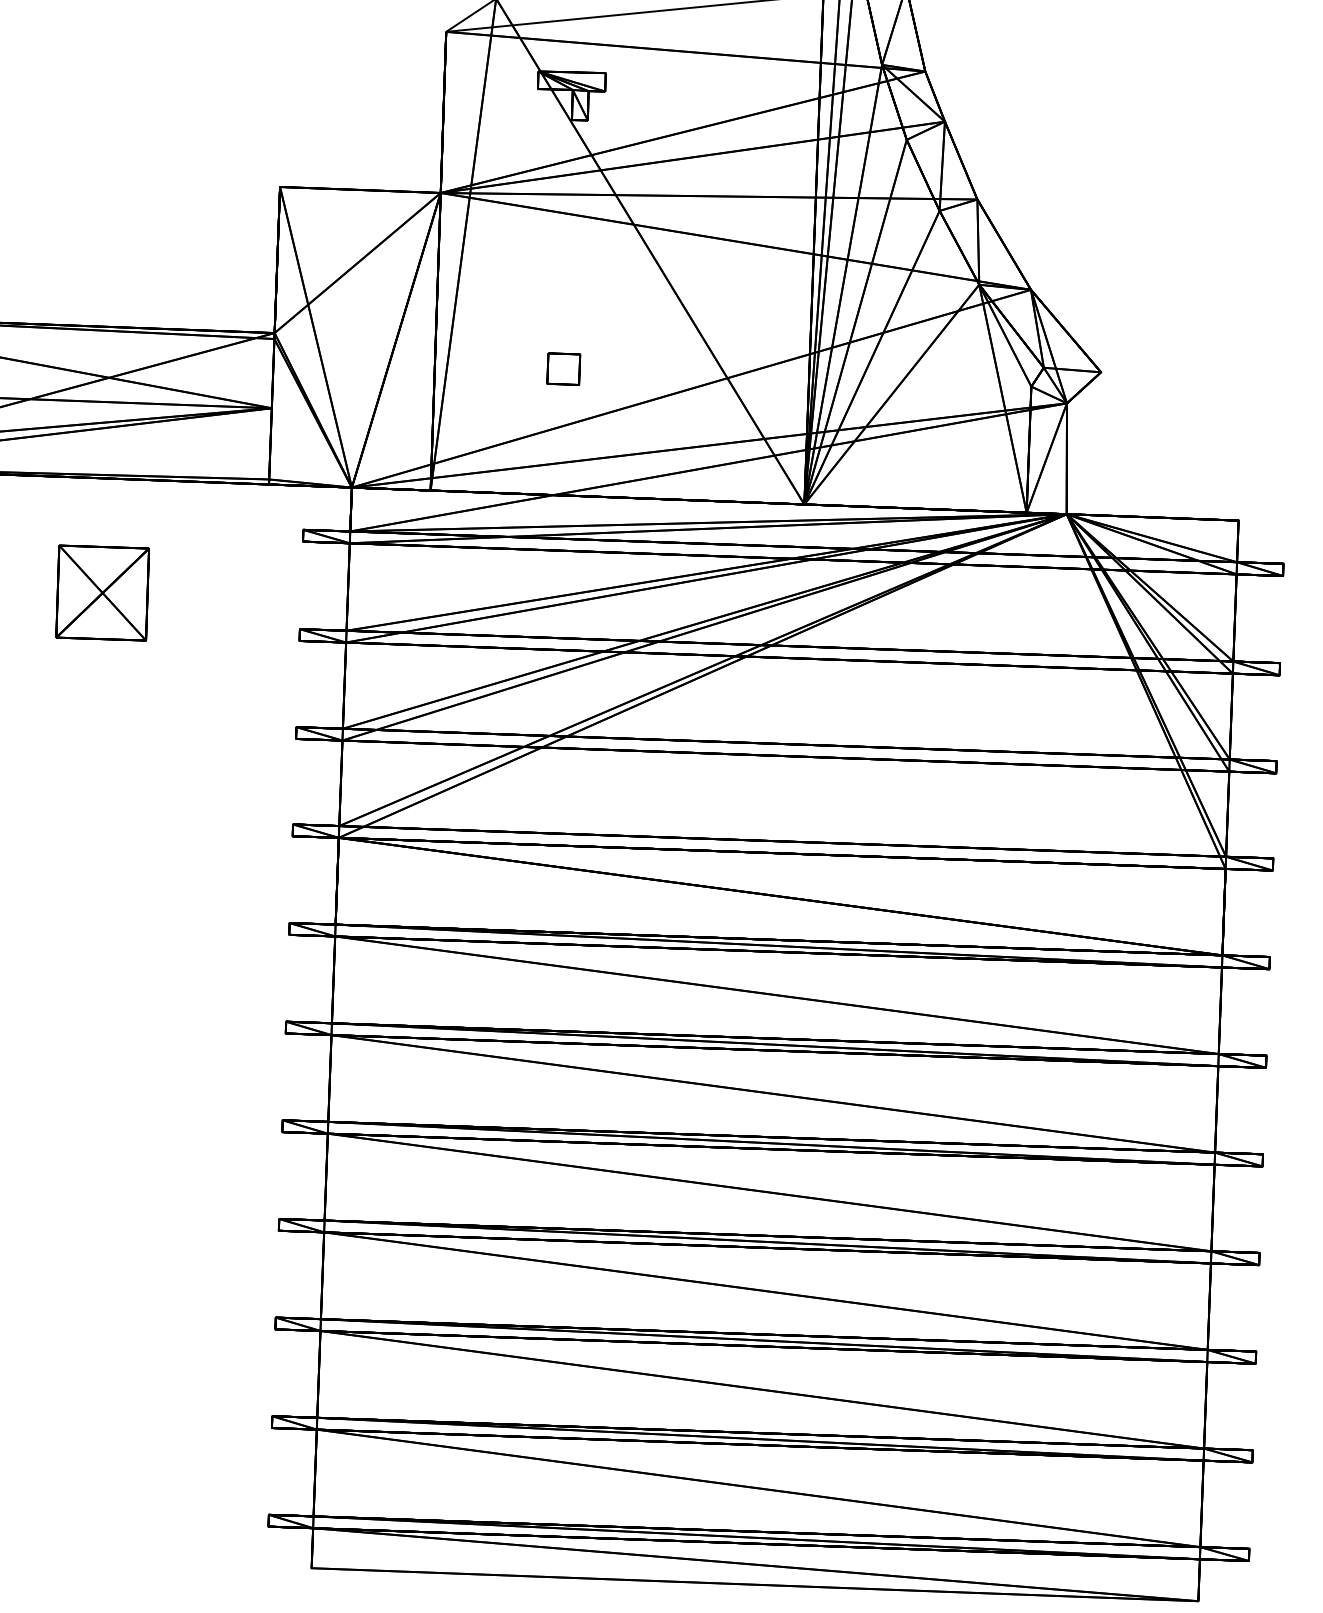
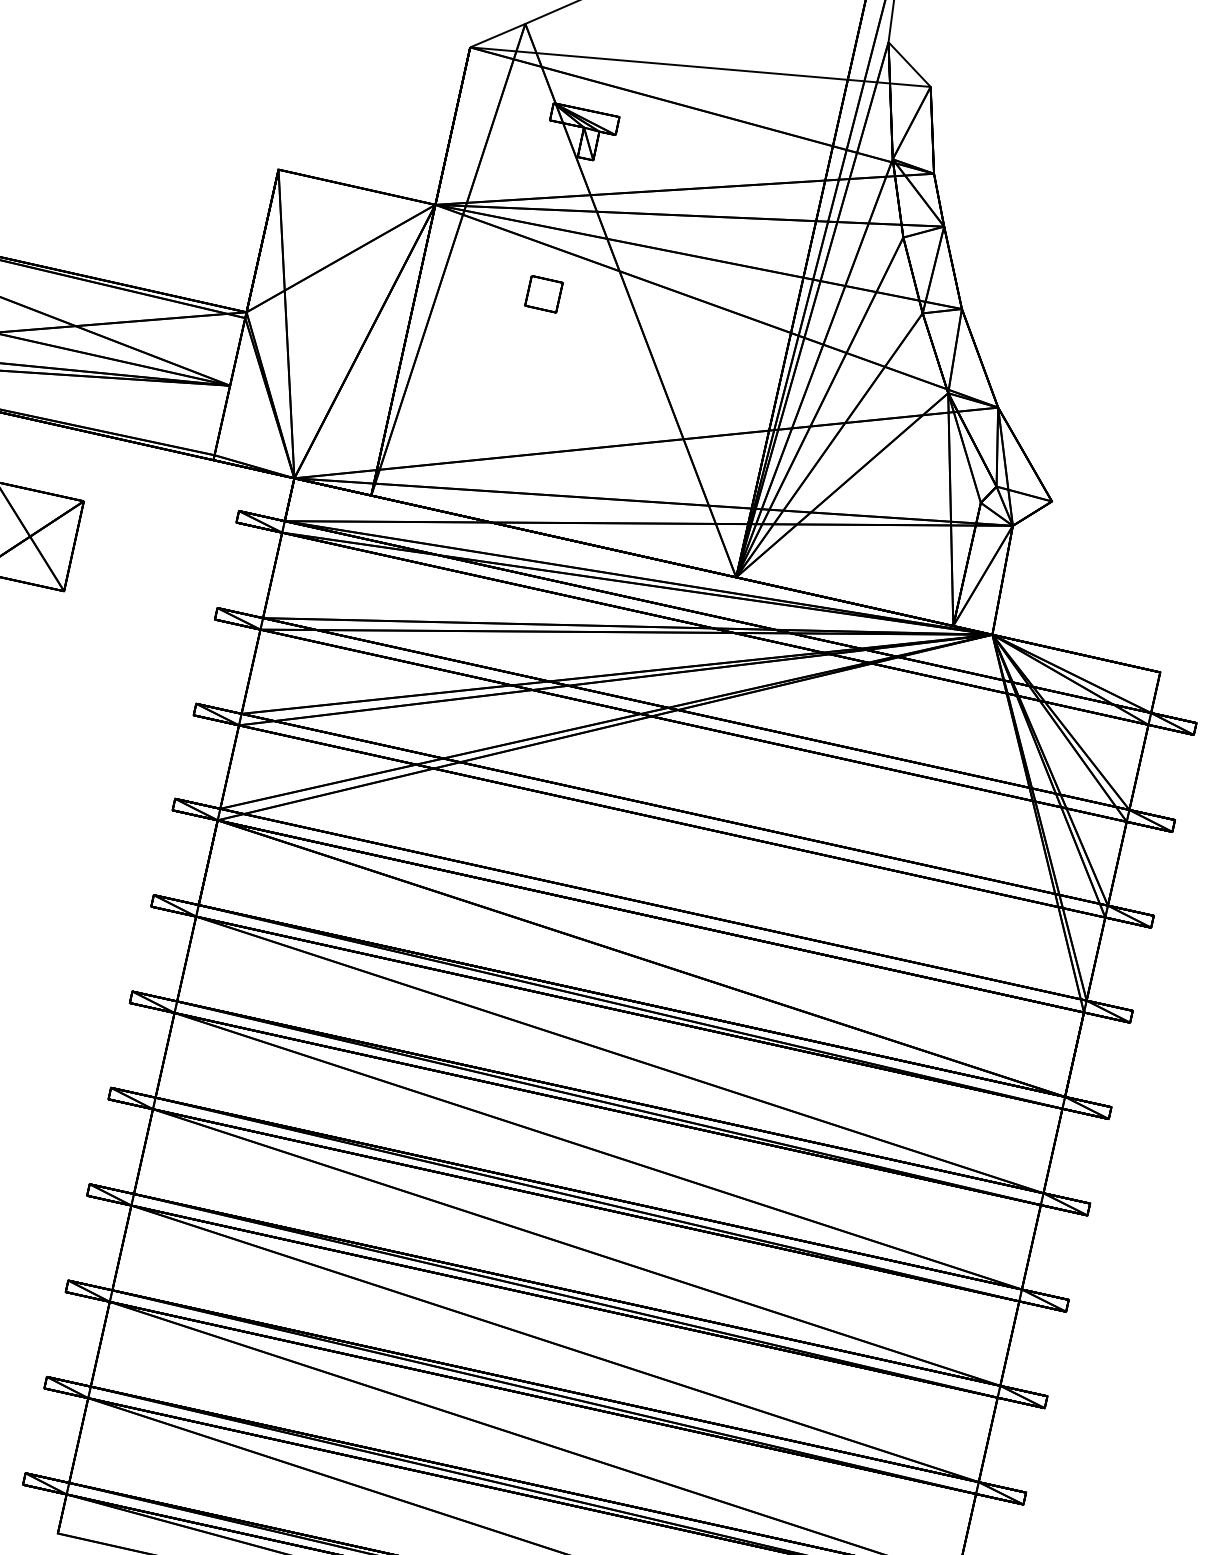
part: (563, 368) -> (543, 293), moved

